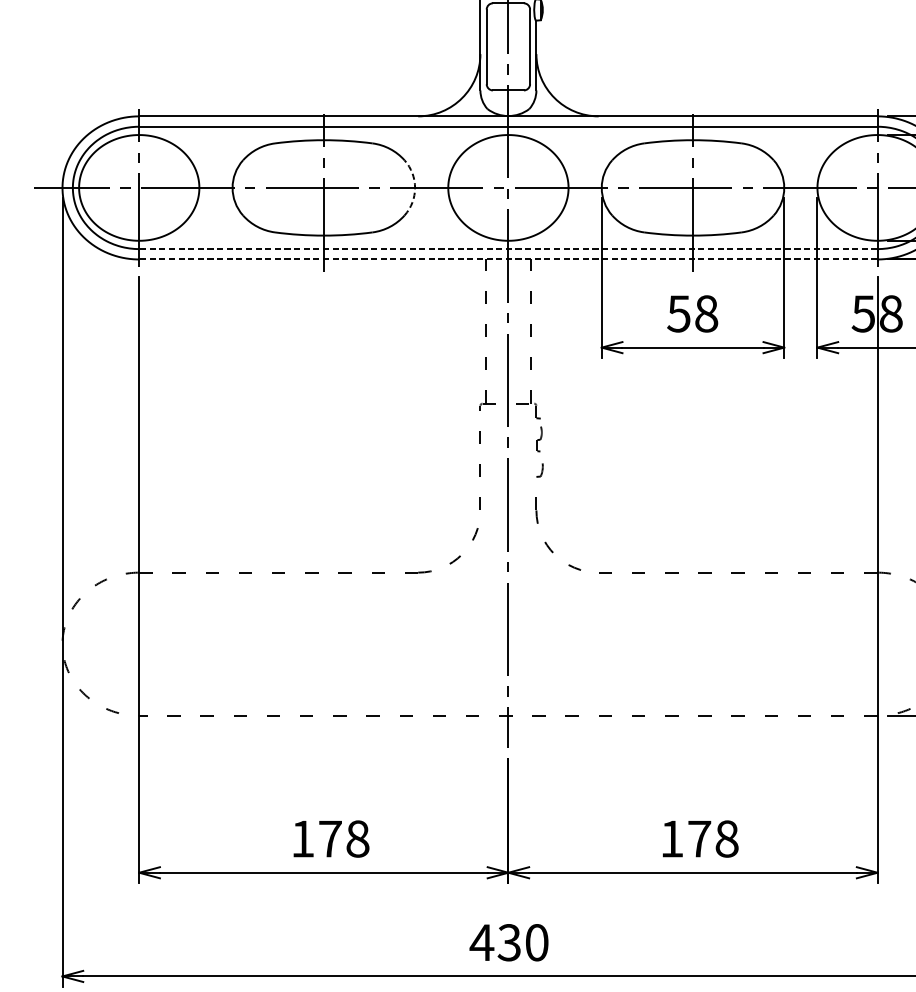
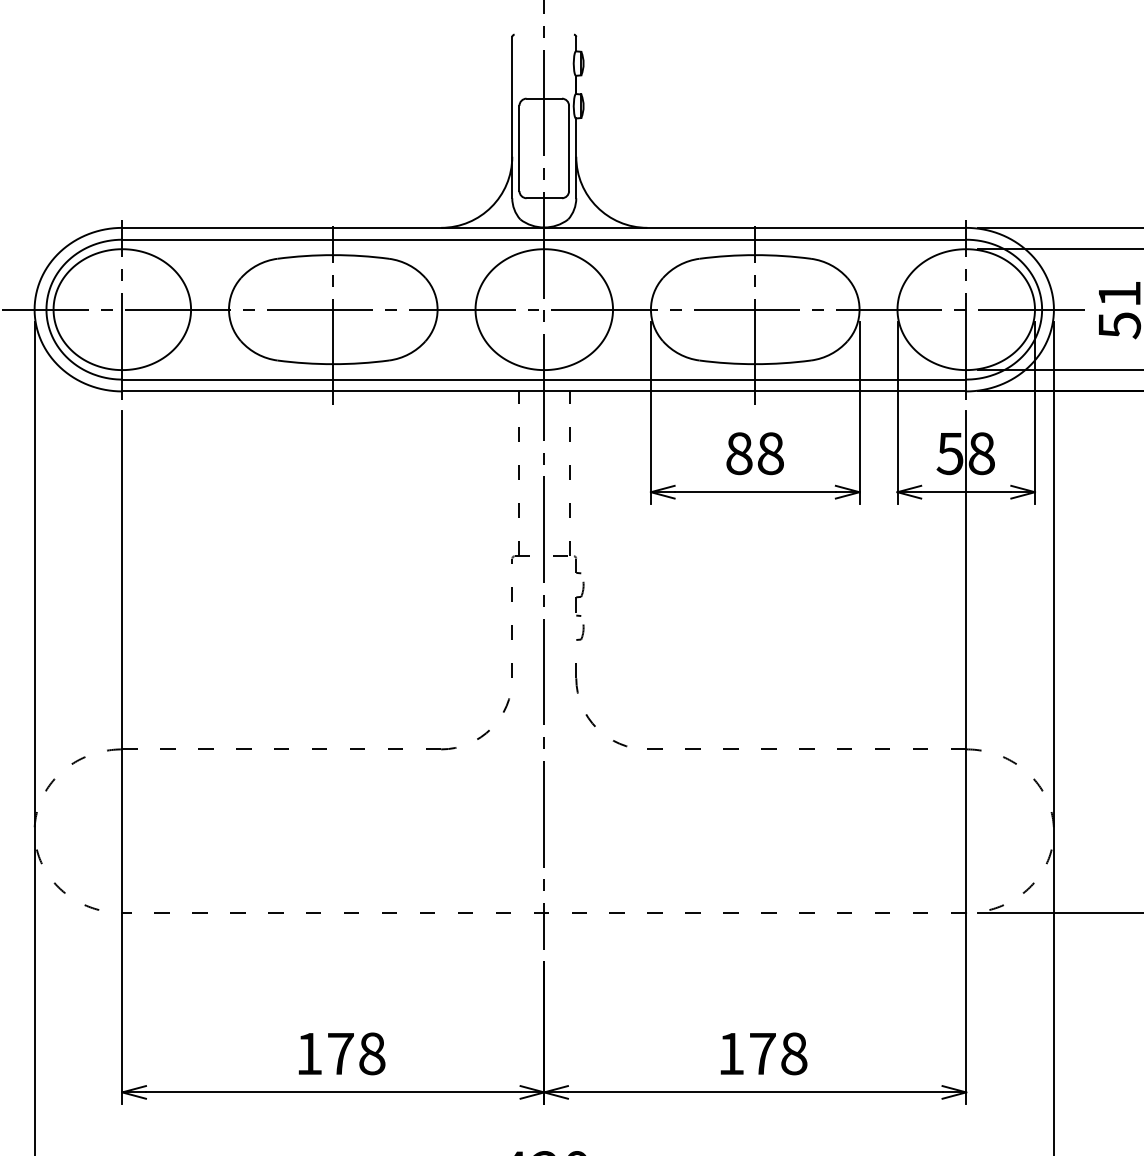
arc: (414, 187) -> (437, 309), dashed -> solid
line: (508, 249) -> (544, 379), dashed -> solid
line: (508, 259) -> (544, 391), dashed -> solid
text: (678, 313) -> (738, 453), 58 -> 88
part: (539, 440) -> (579, 598), size x1.43

